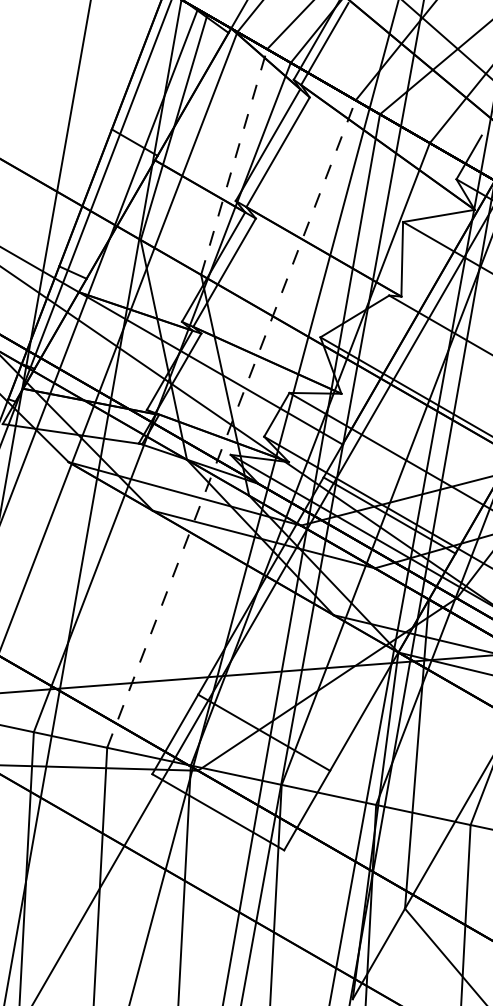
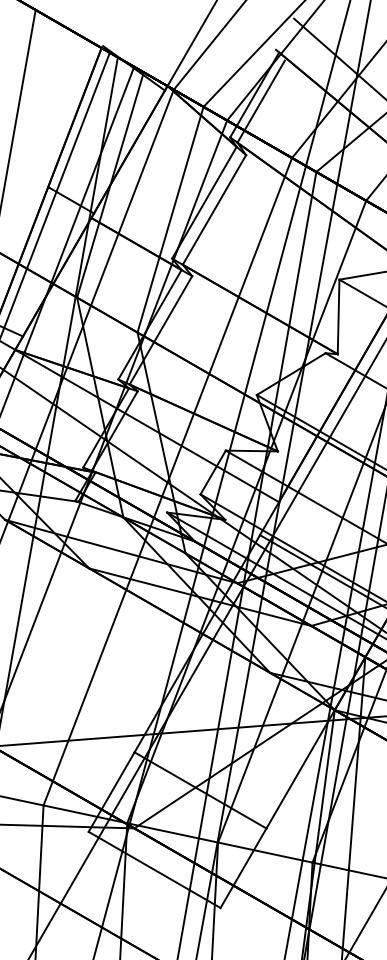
line: (234, 162) -> (170, 220), dashed -> solid
line: (231, 424) -> (167, 482), dashed -> solid

